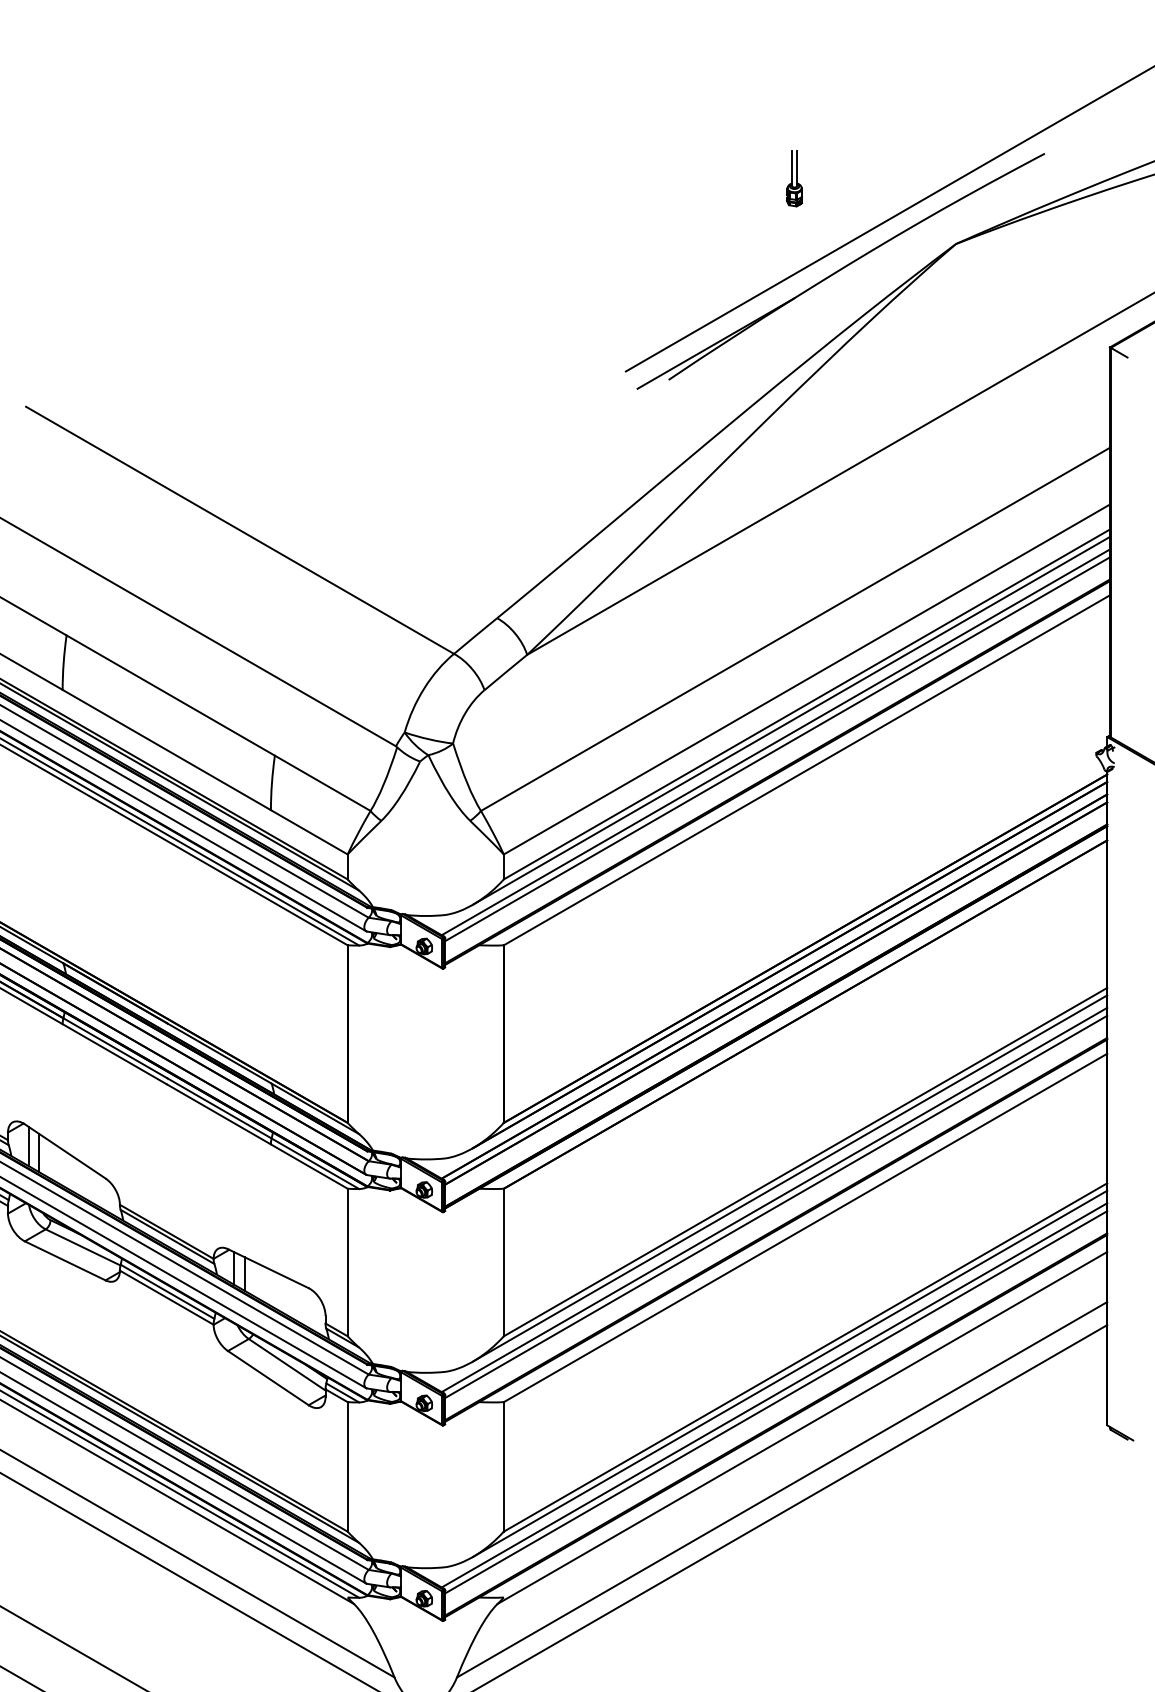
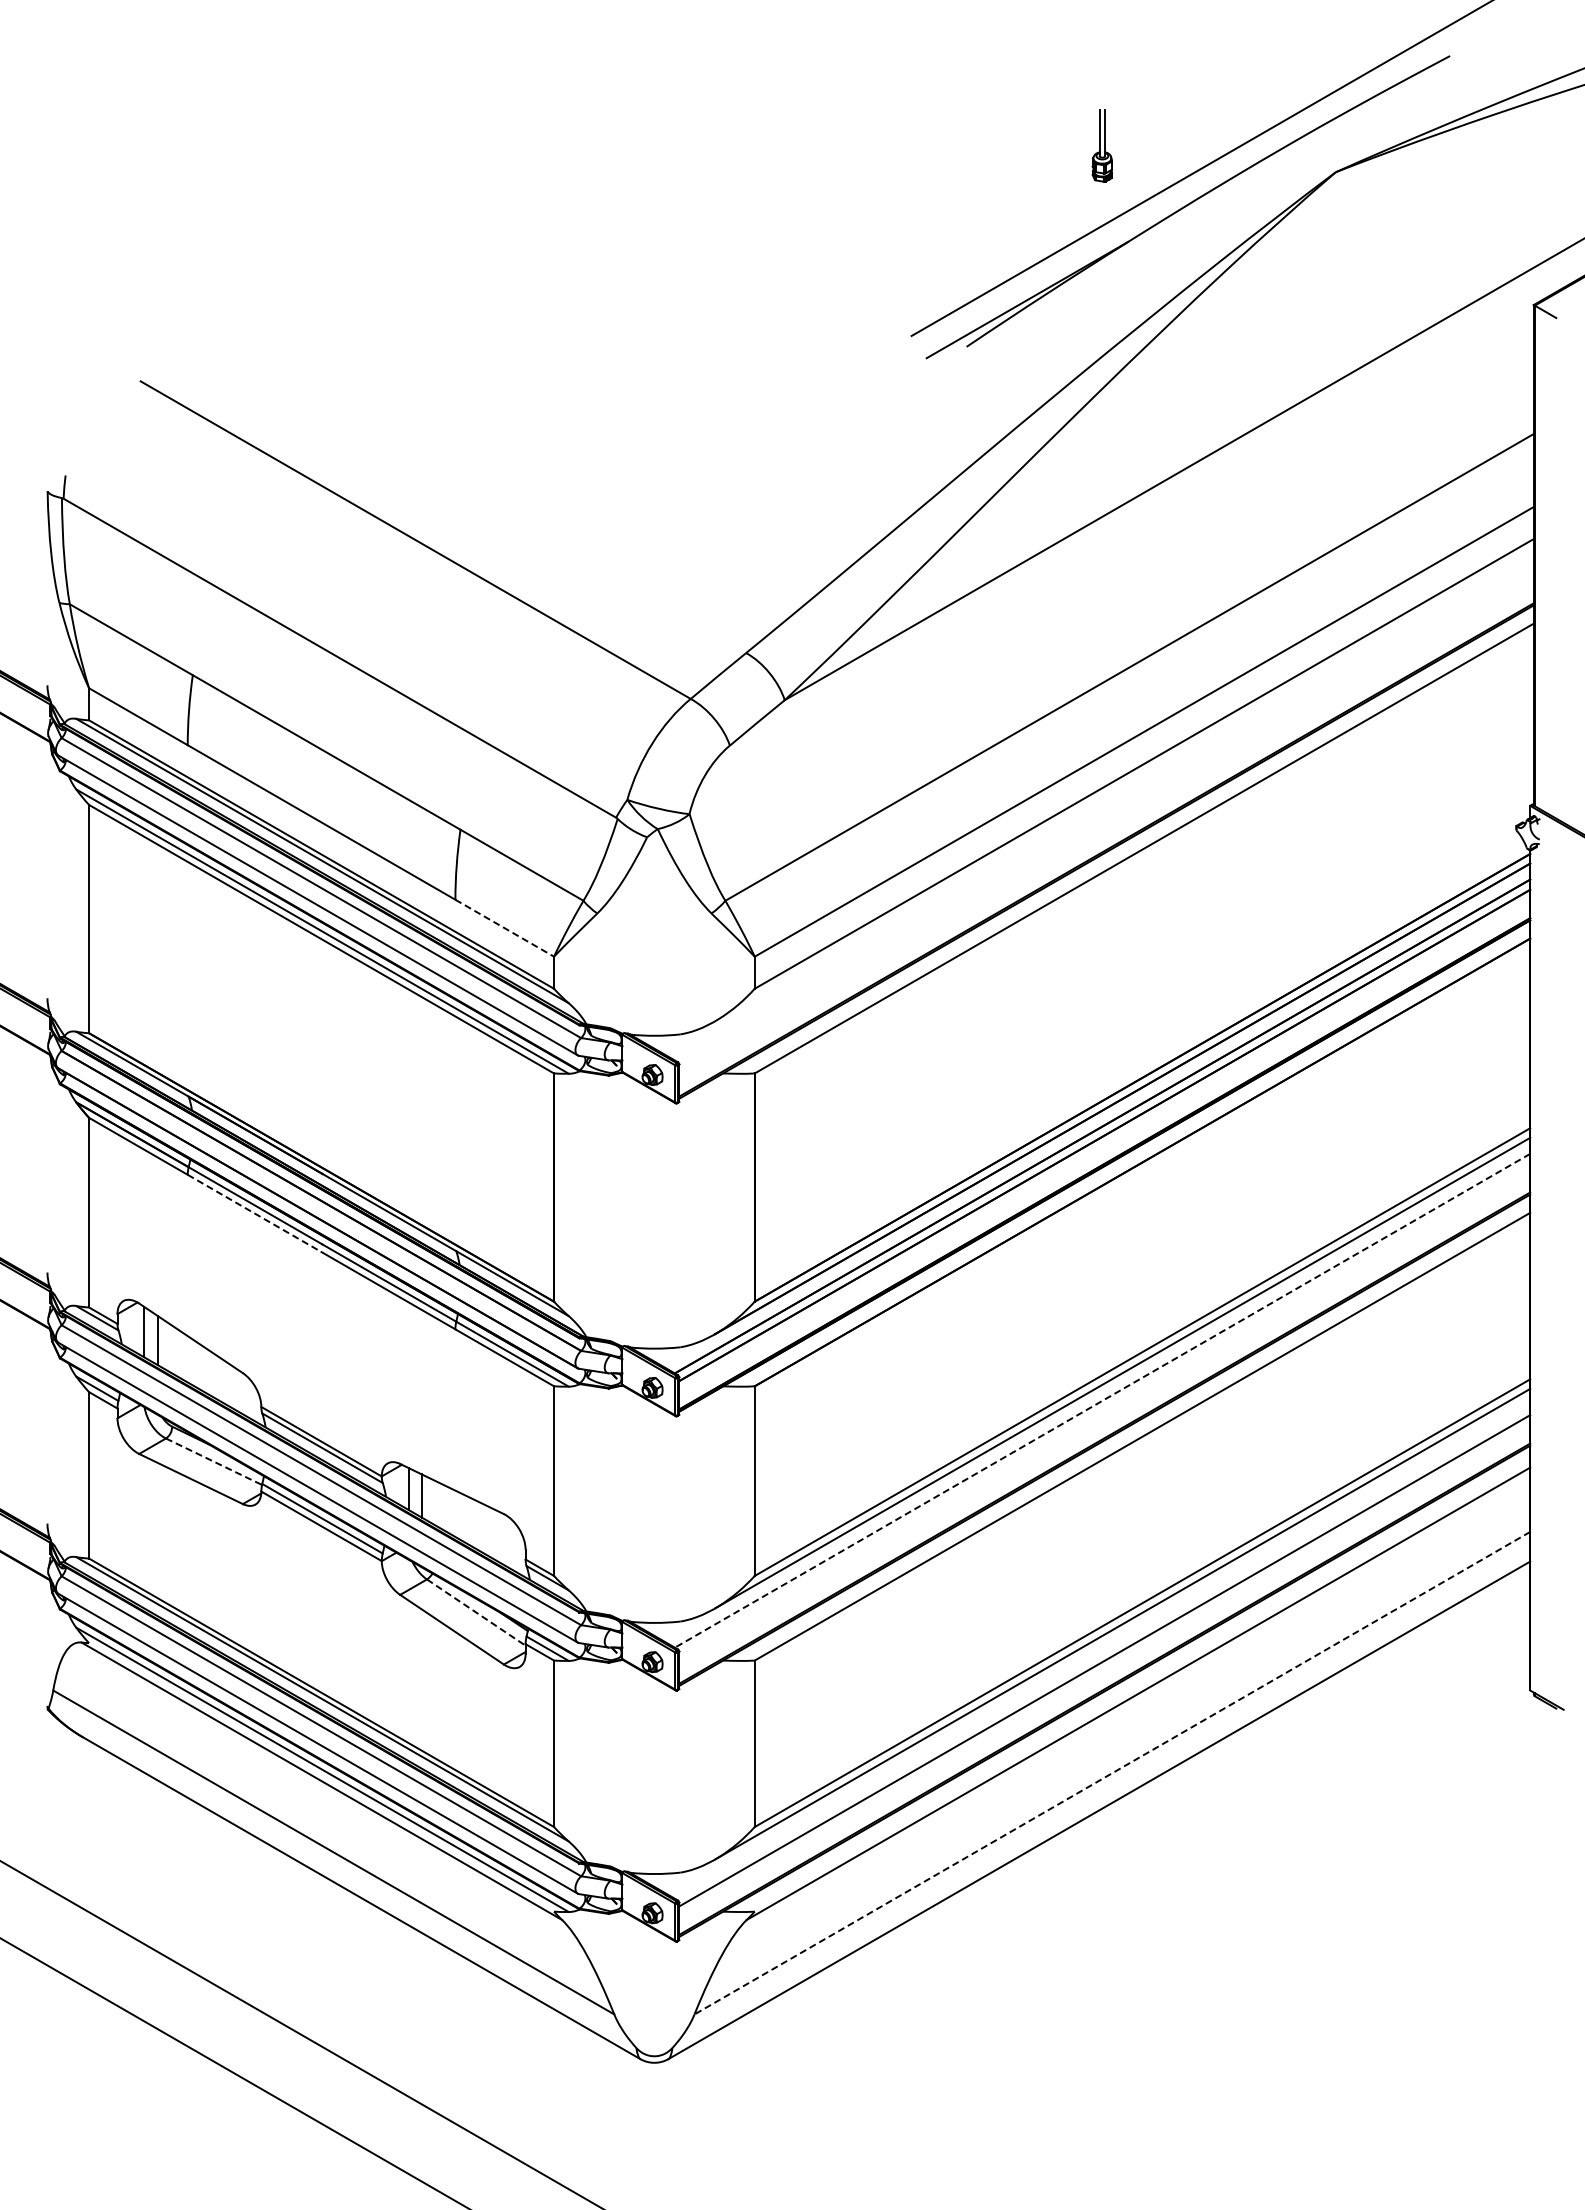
part: (793, 178) -> (1101, 145), moved
line: (791, 720) -> (1124, 784), removed
line: (775, 742) -> (1103, 812), removed
line: (777, 749) -> (1106, 821), removed
line: (309, 832) -> (504, 928), solid -> dashed
line: (115, 1054) -> (255, 1213), solid -> dashed
line: (774, 1199) -> (1102, 1400), solid -> dashed
line: (775, 1206) -> (1104, 1409), removed
line: (83, 1247) -> (214, 1461), solid -> dashed
line: (287, 1364) -> (476, 1612), solid -> dashed
line: (774, 1395) -> (1102, 1651), removed
line: (781, 1490) -> (1111, 1773), solid -> dashed

